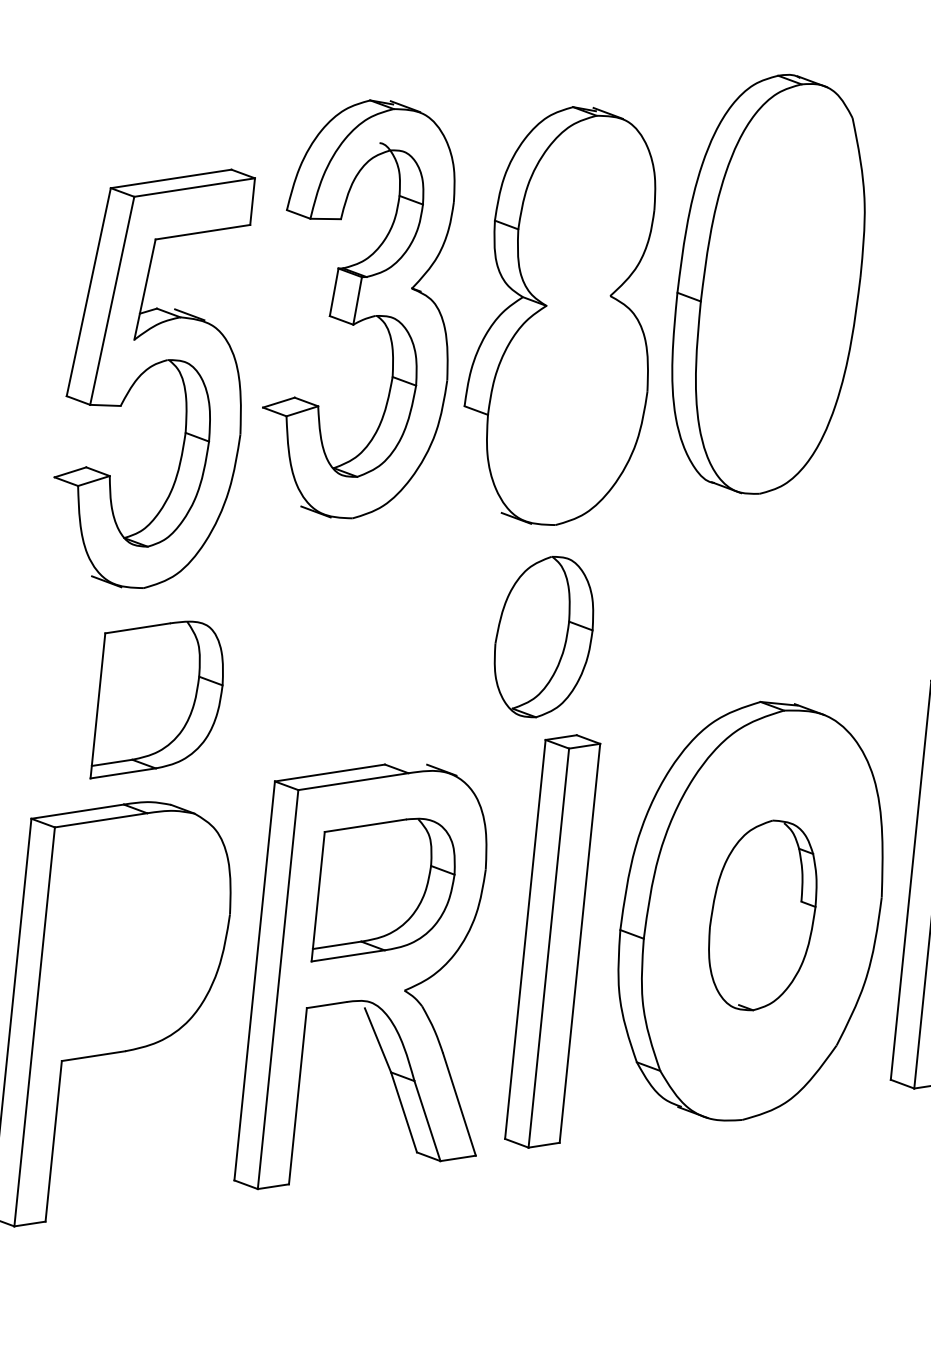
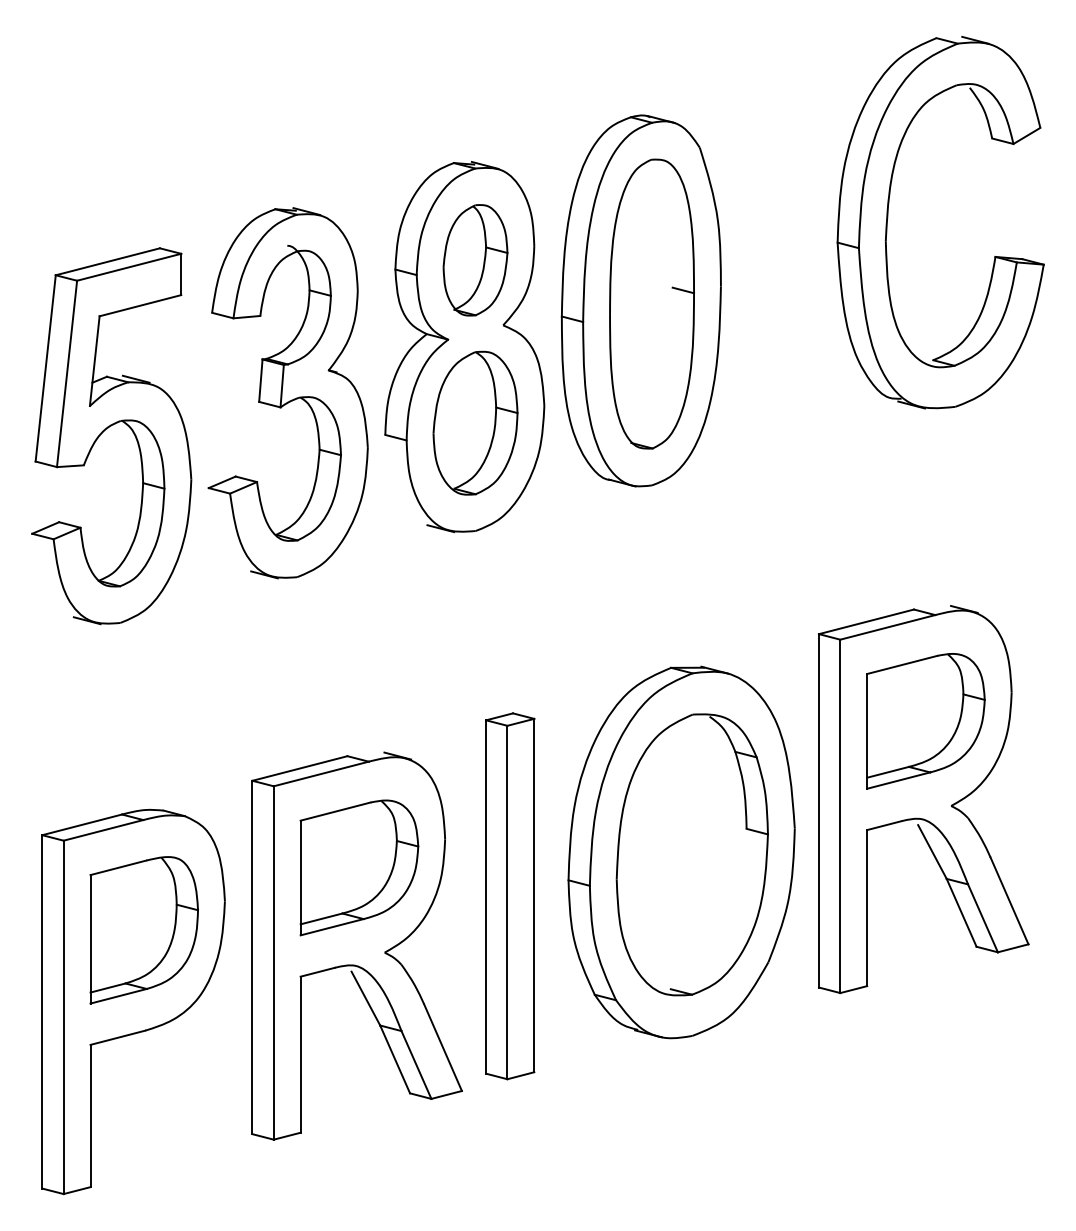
part: (586, 219) -> (475, 260), added
part: (780, 288) -> (651, 303), added
part: (362, 309) -> (287, 393), moved
part: (544, 636) -> (475, 422), moved
part: (158, 702) -> (143, 930), moved
part: (762, 915) -> (691, 854), size x1.67

